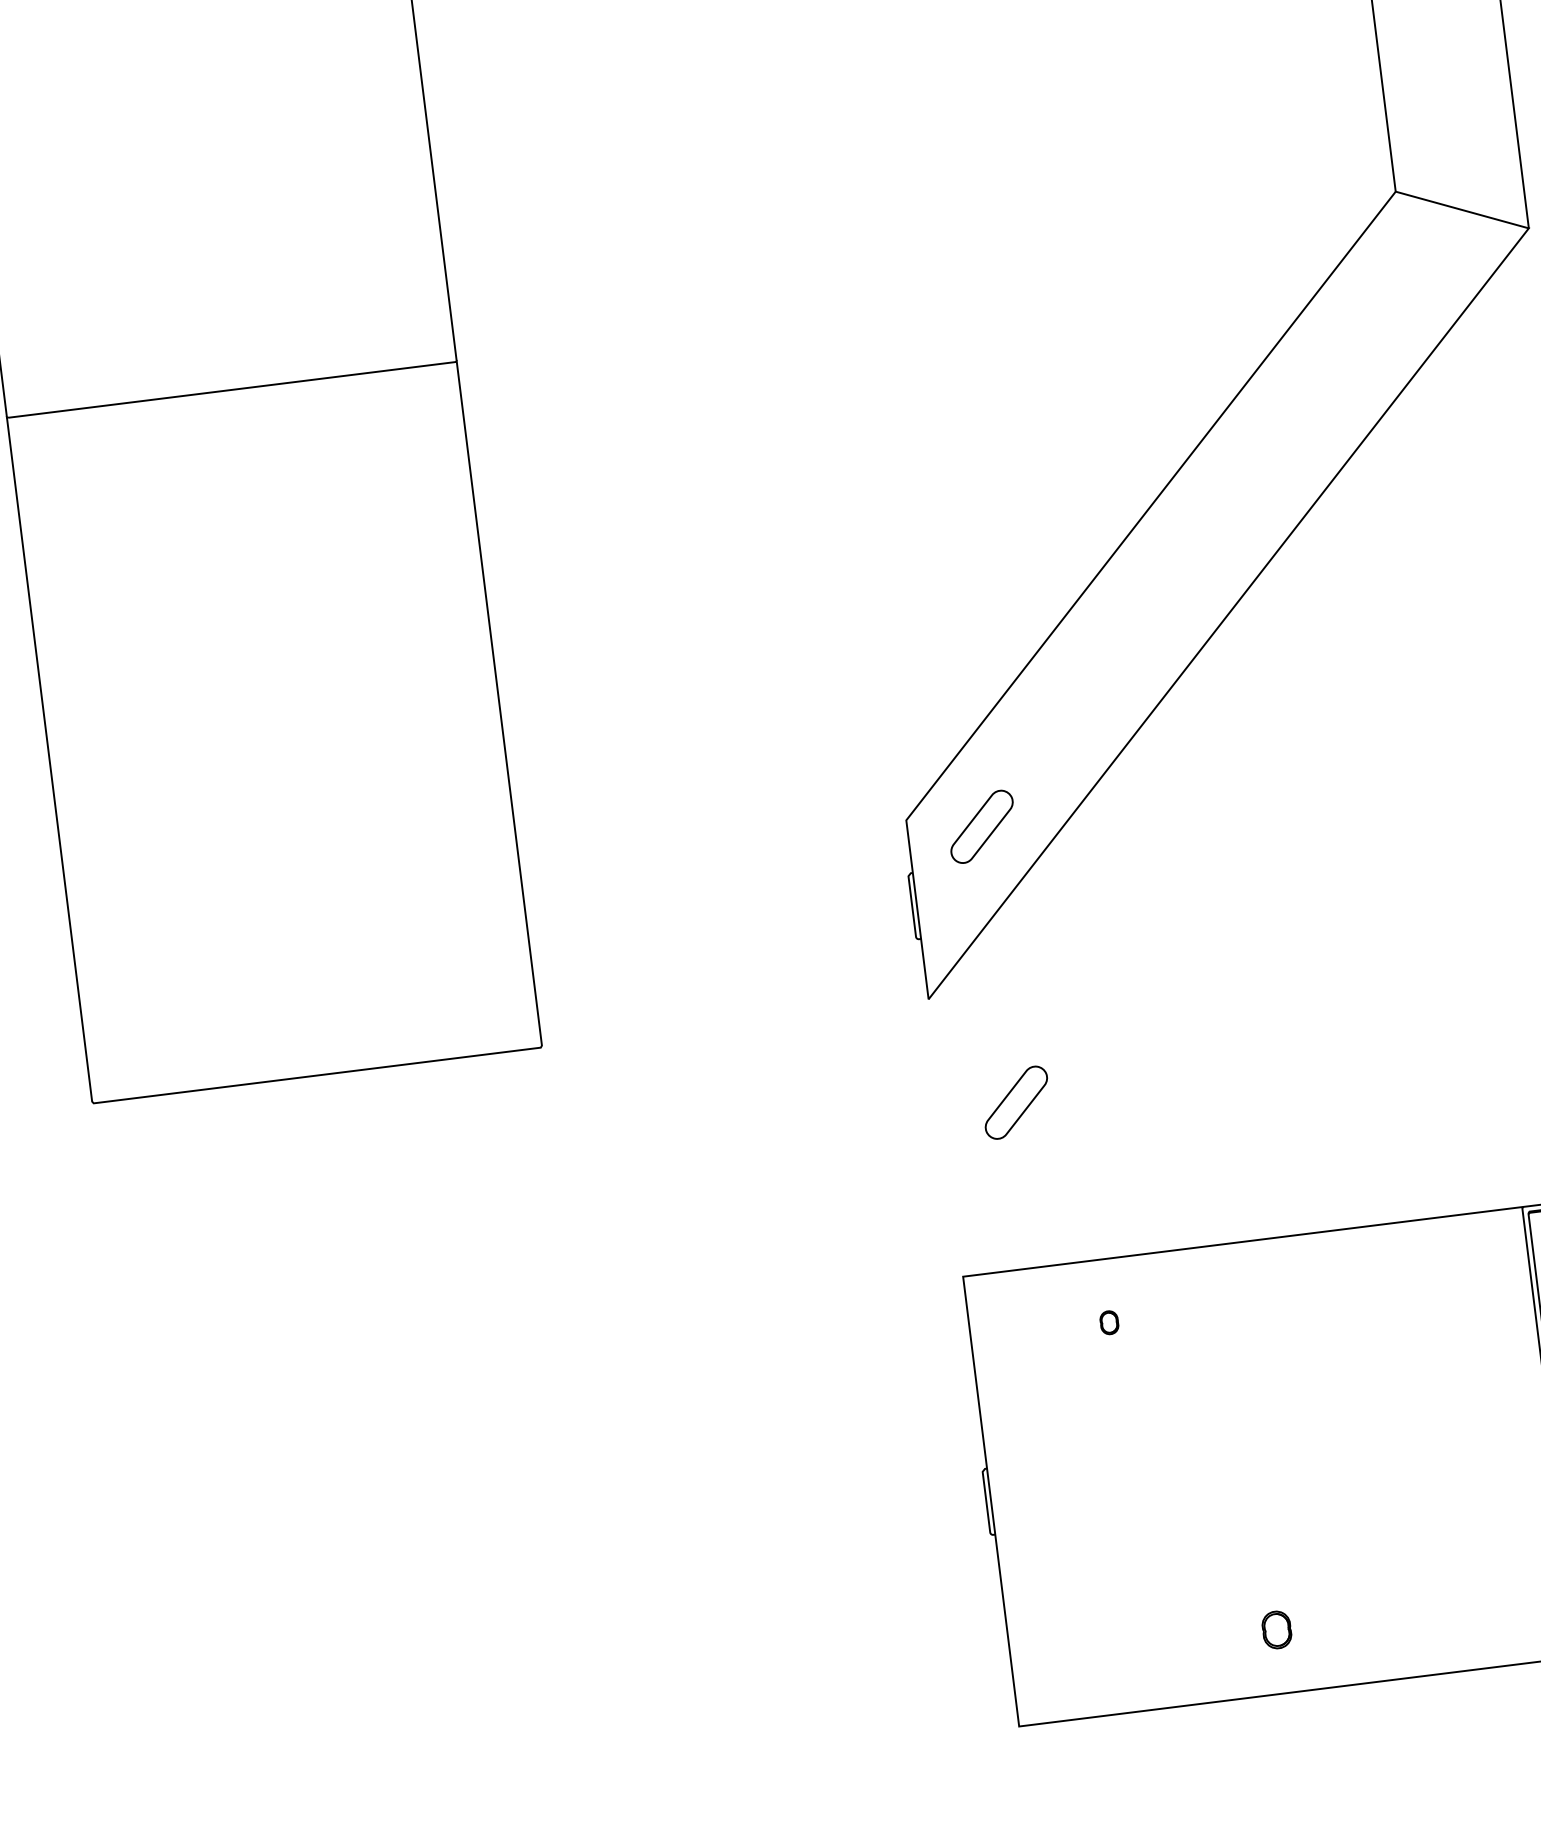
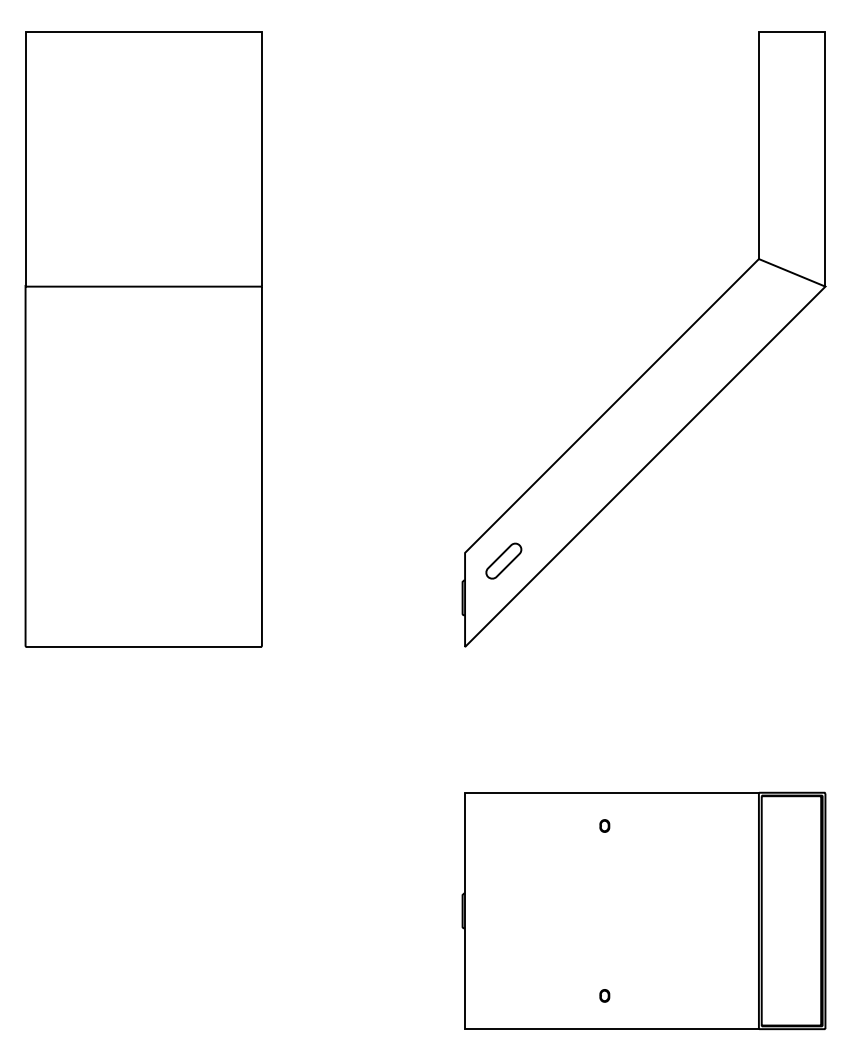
part: (1015, 1101) -> (503, 705), removed
part: (1108, 1321) -> (604, 825), moved
part: (1276, 1629) -> (604, 995), size x0.62

